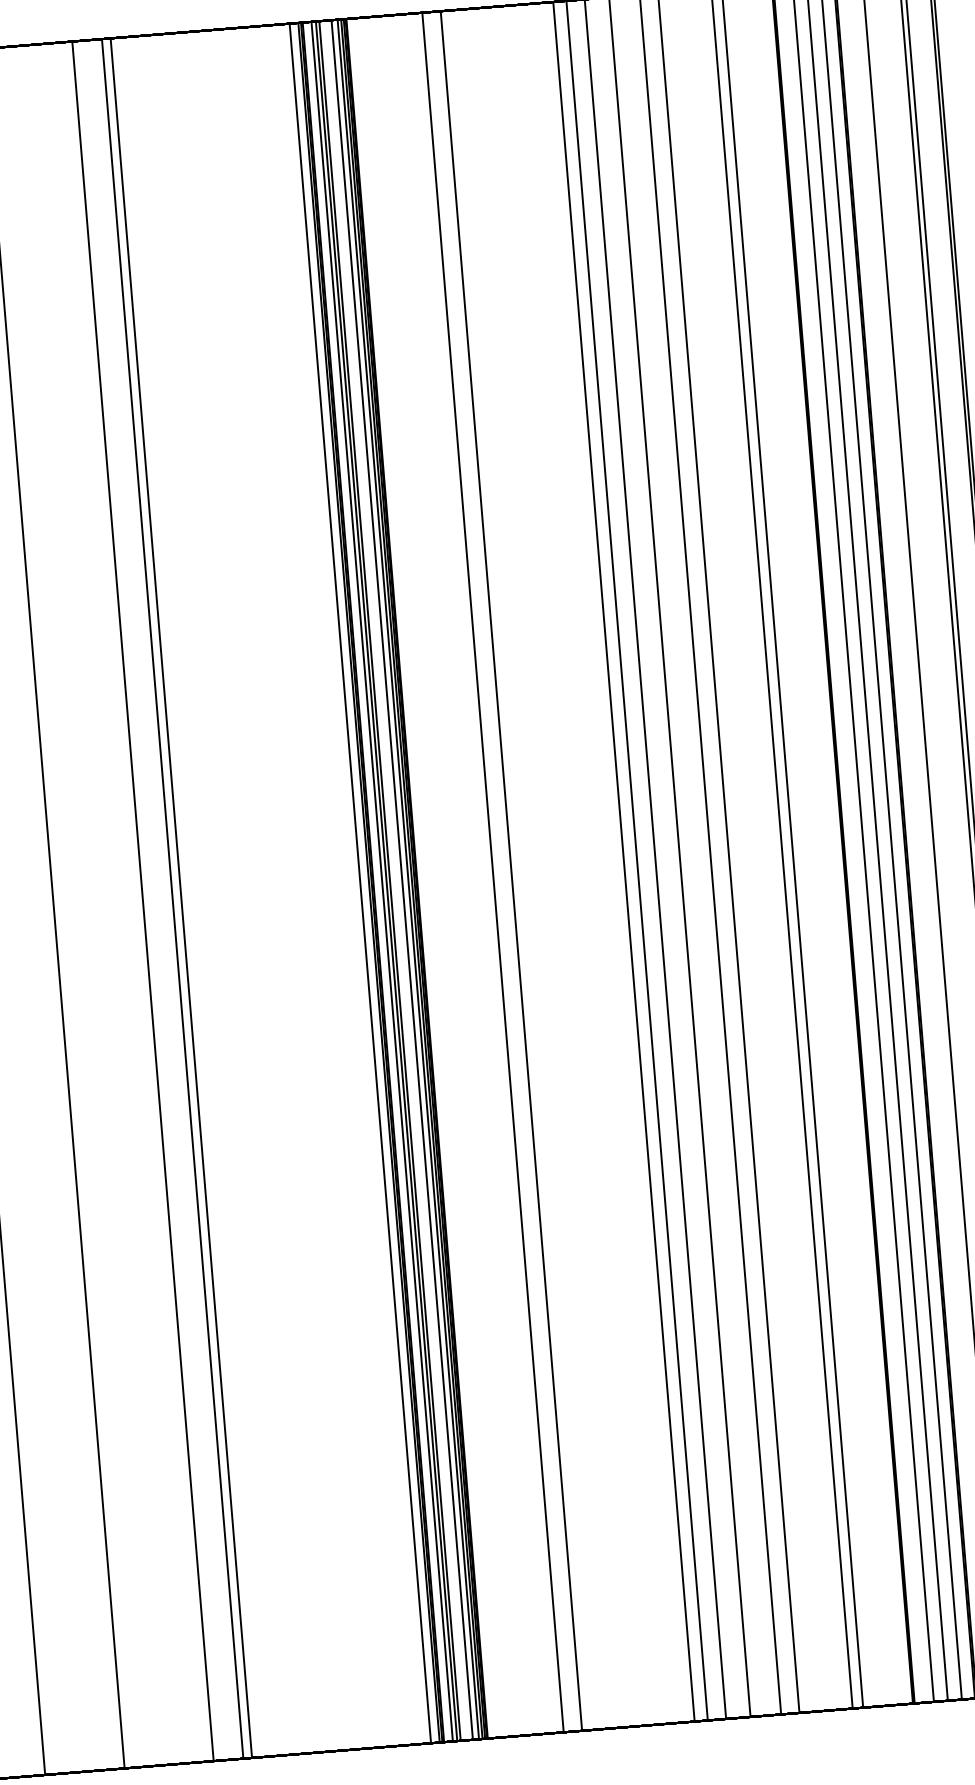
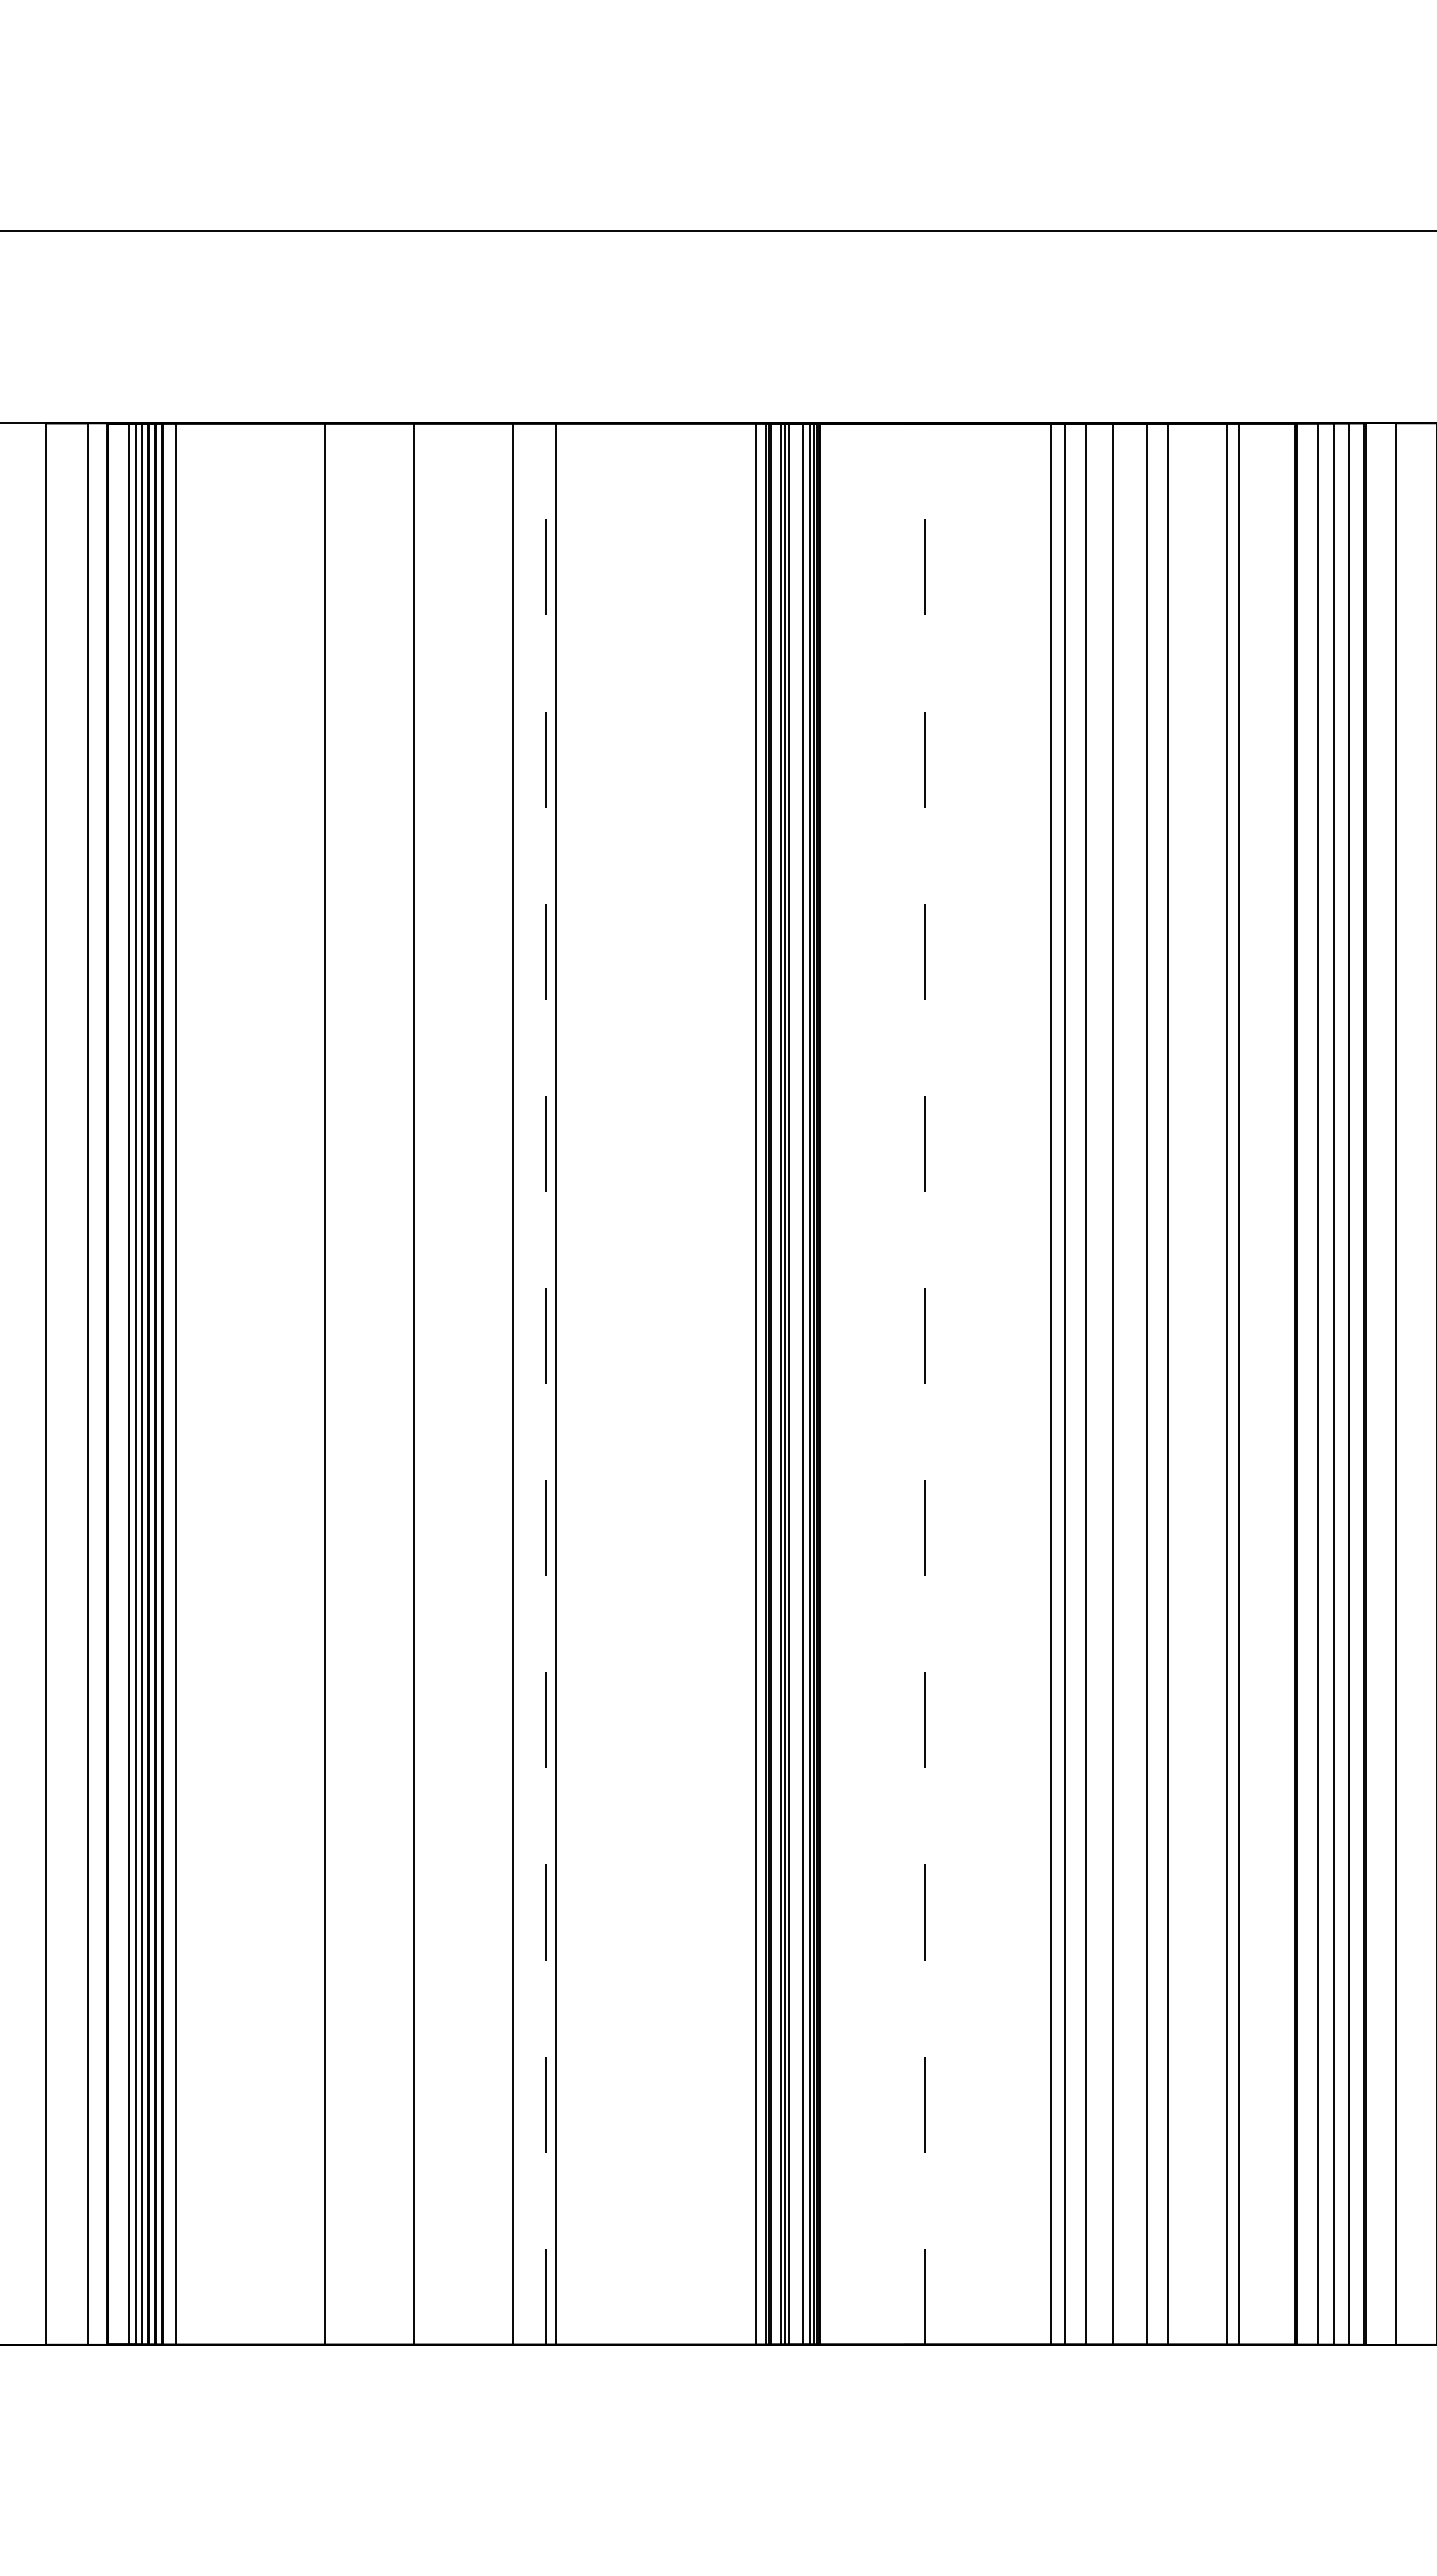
line: (511, 871) -> (924, 1384), solid -> dashed
line: (493, 872) -> (904, 1383), removed
line: (172, 899) -> (546, 1384), solid -> dashed

